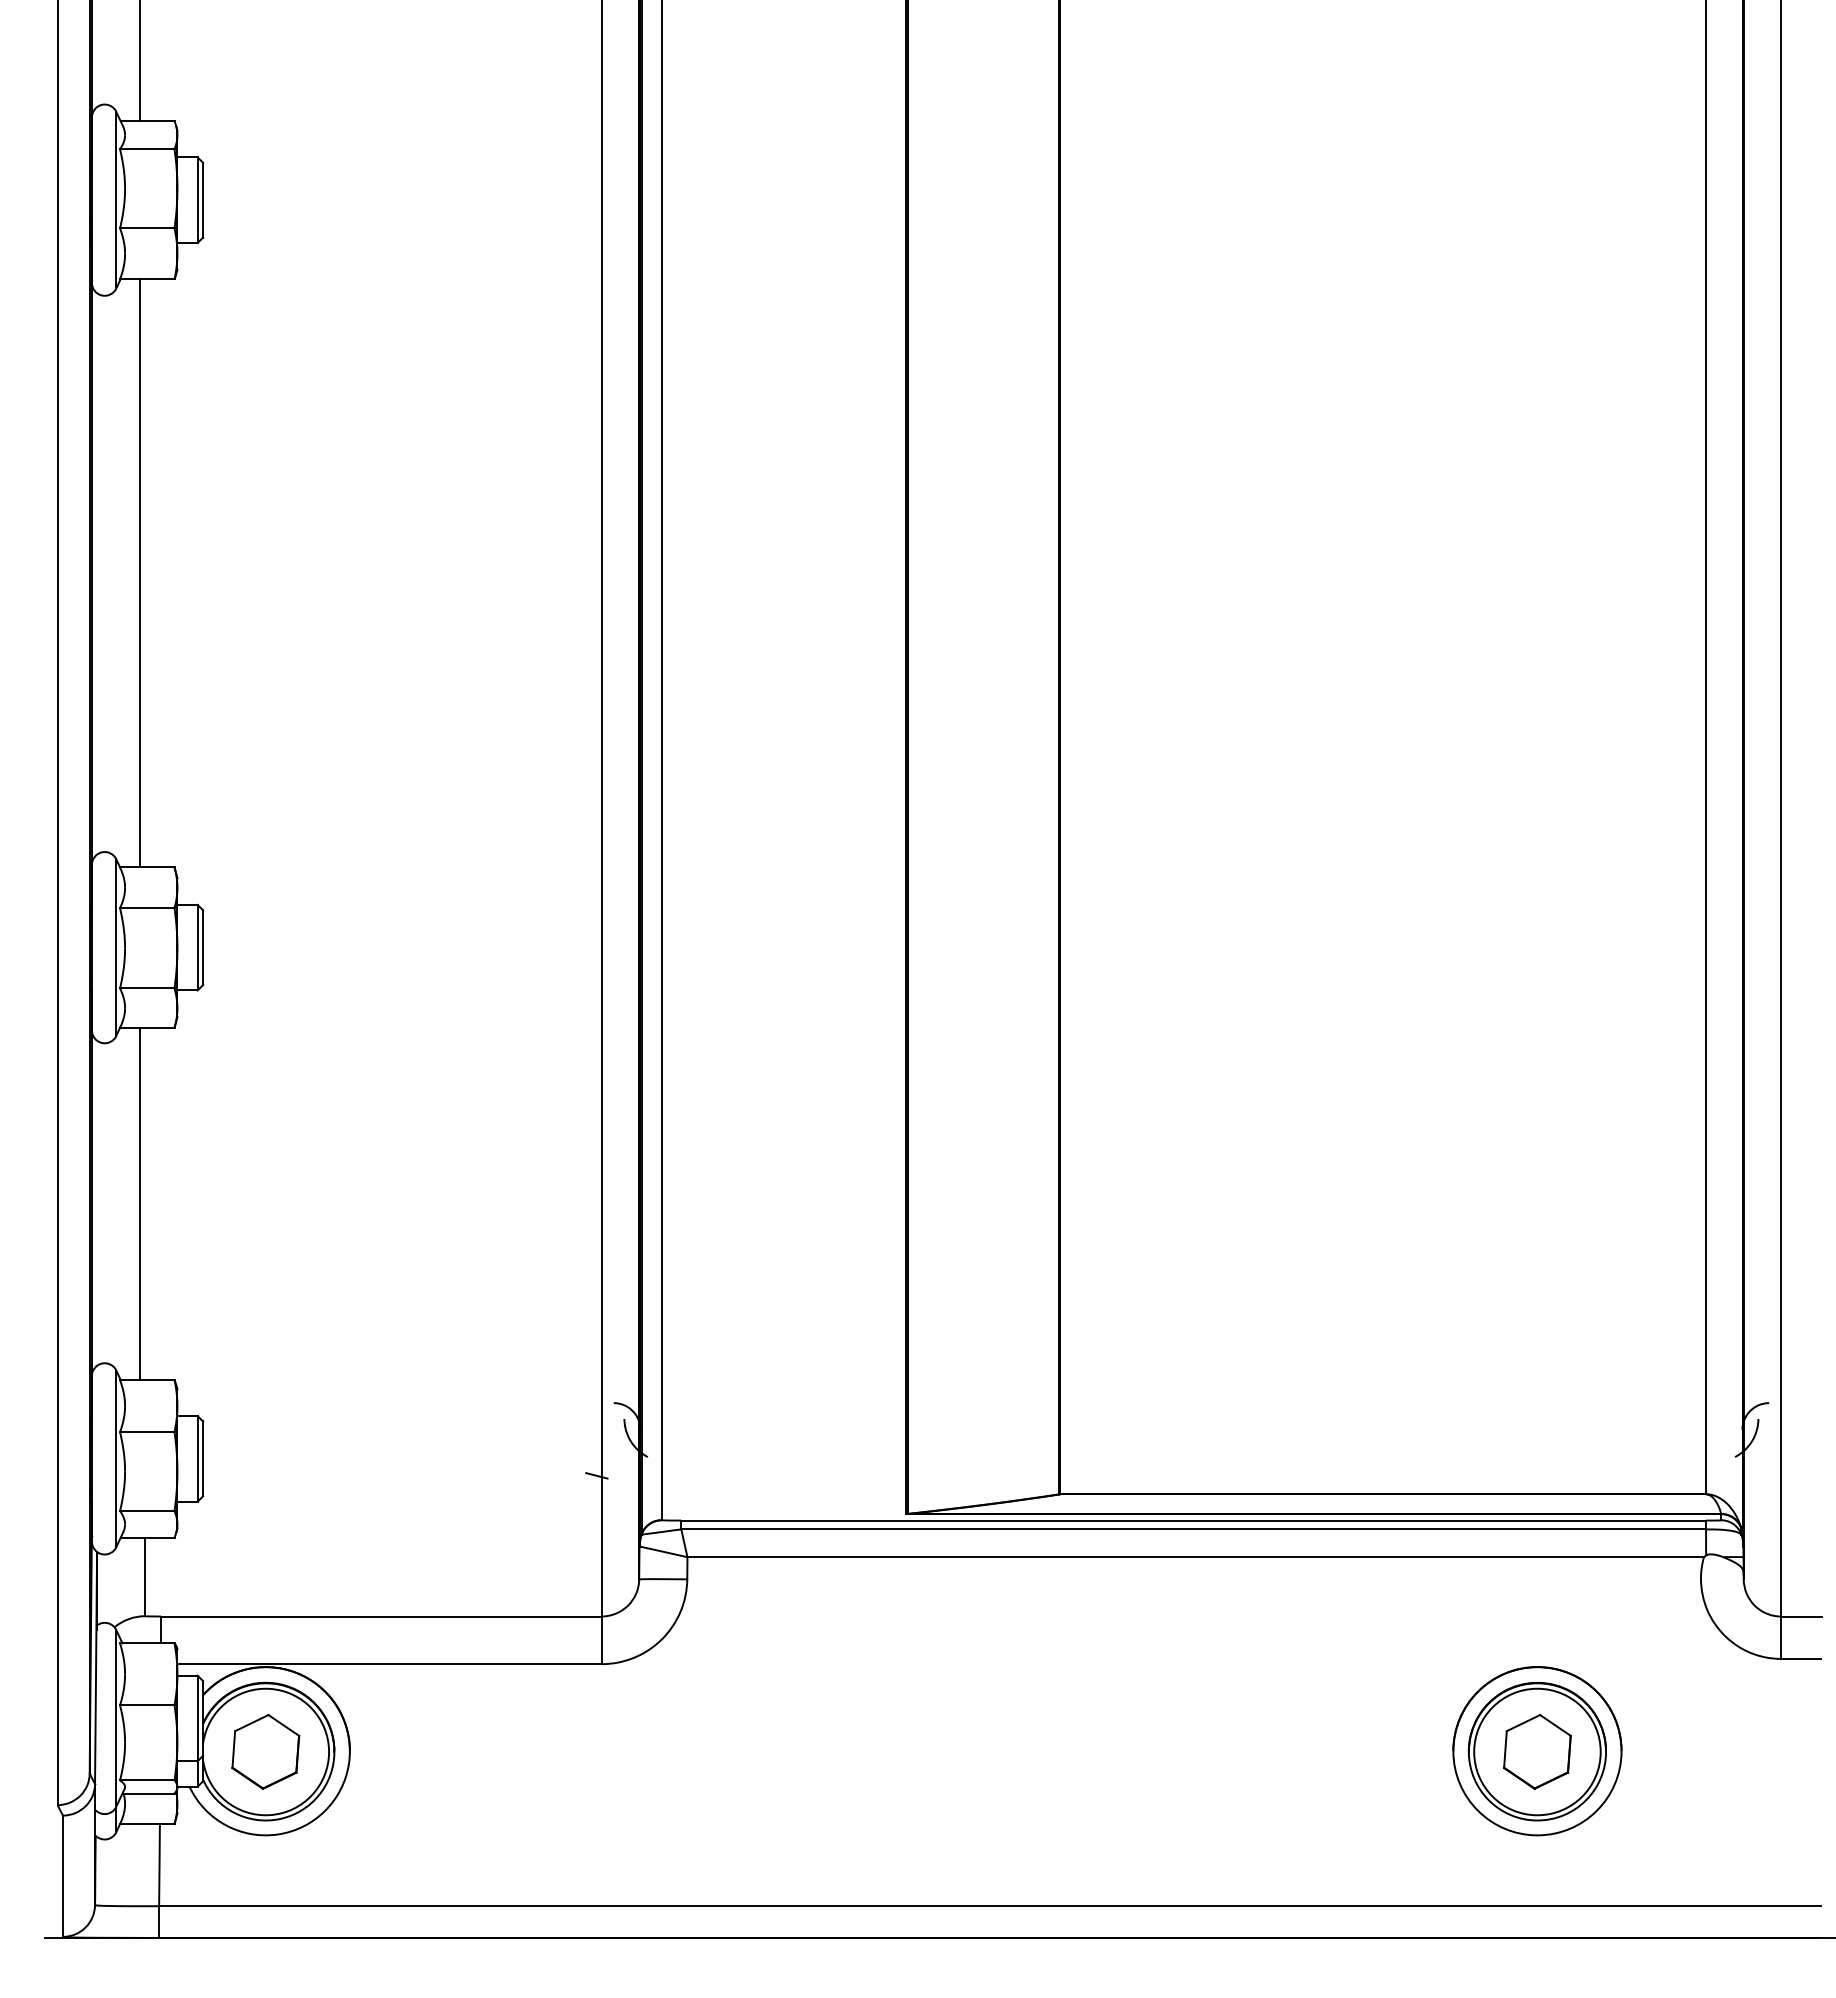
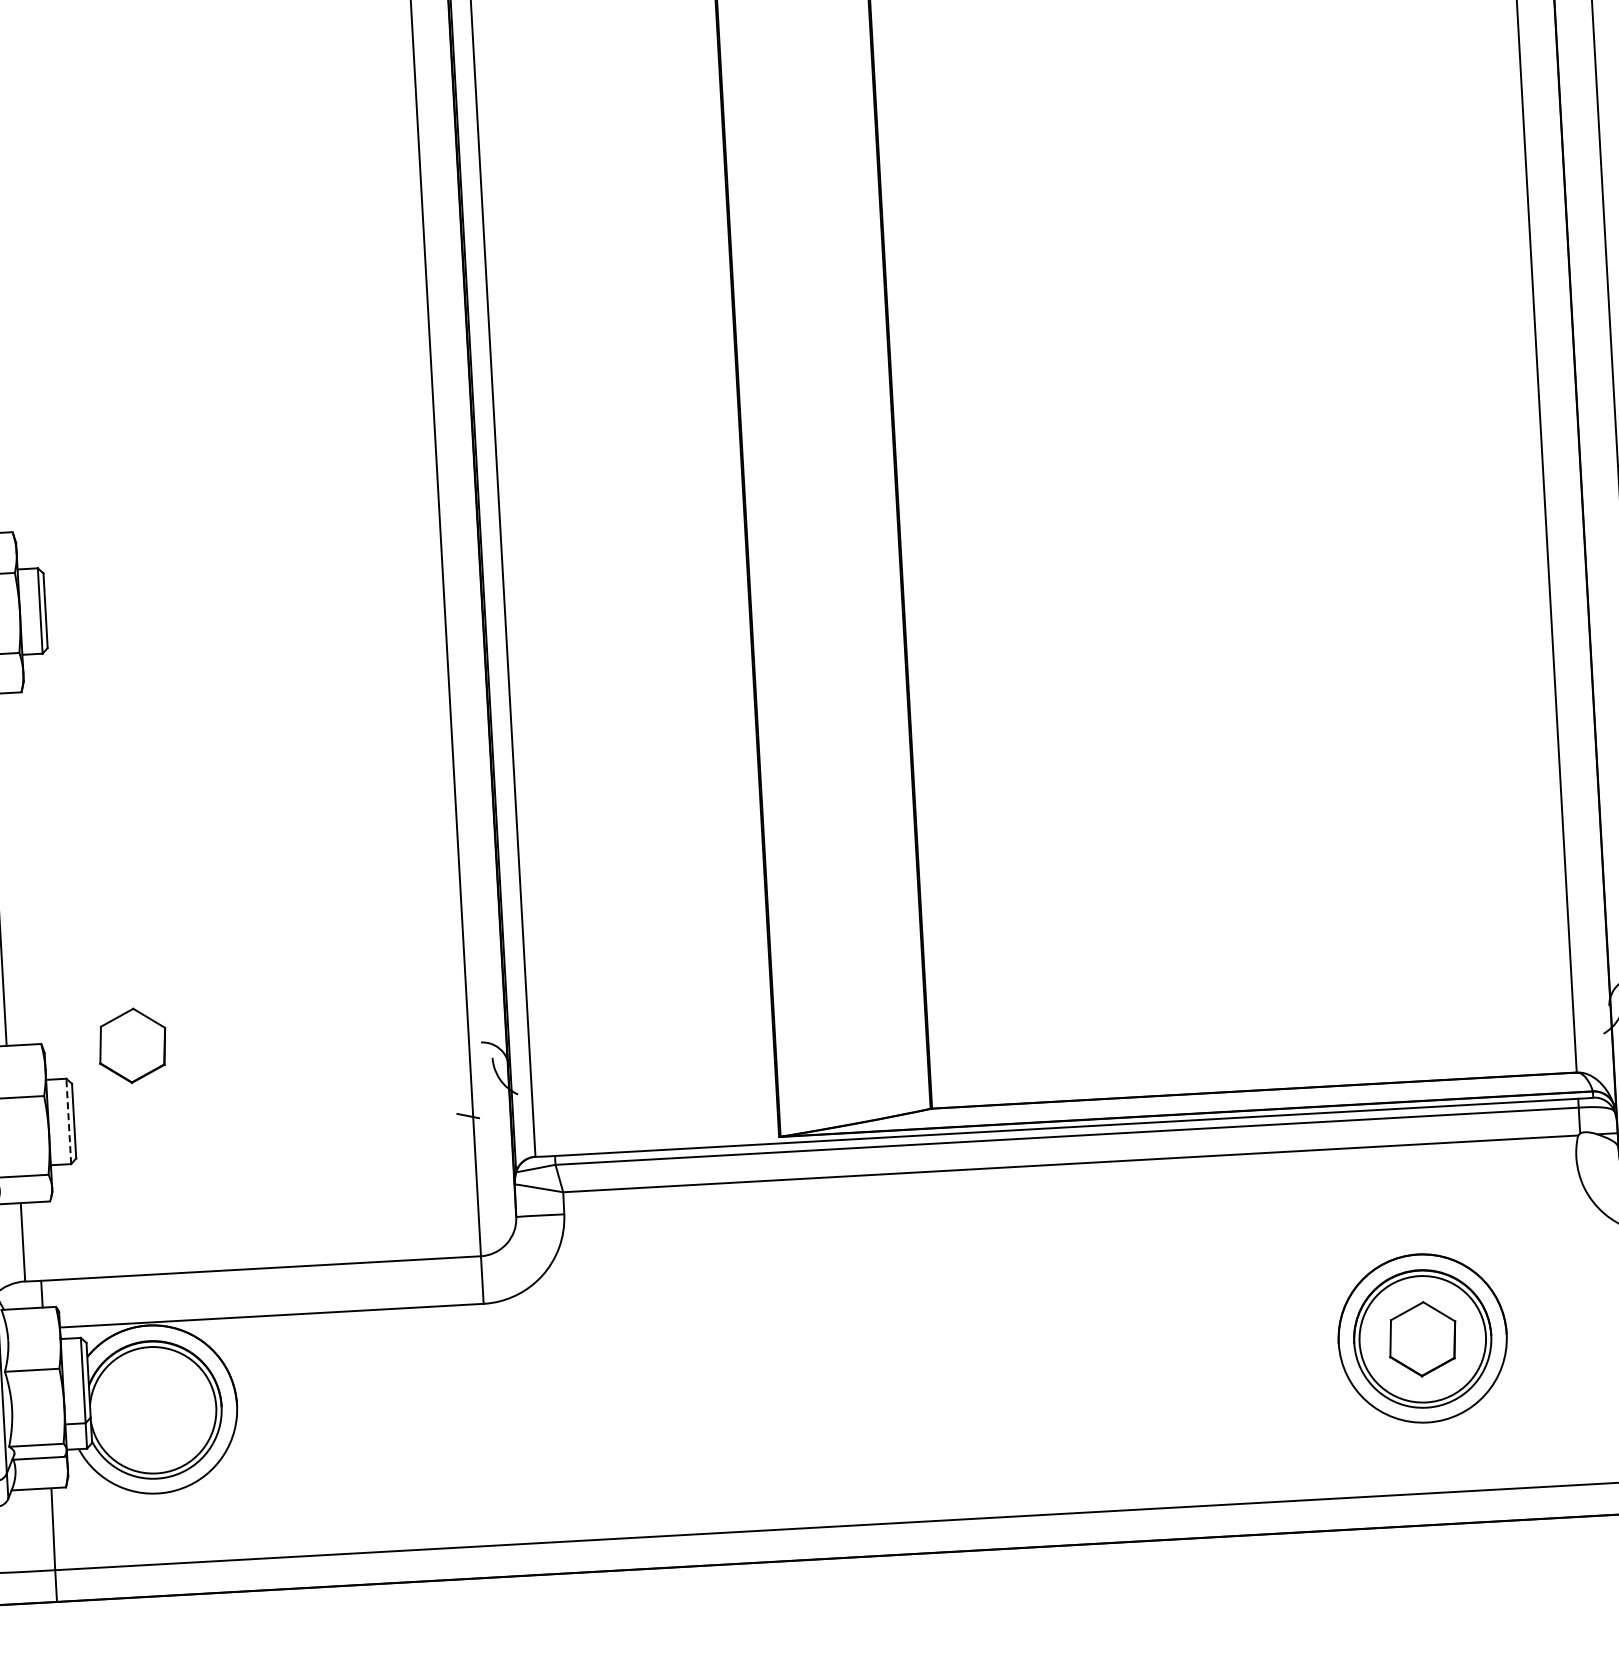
line: (197, 1458) -> (68, 1121), solid -> dashed
part: (265, 1751) -> (132, 1045), moved

